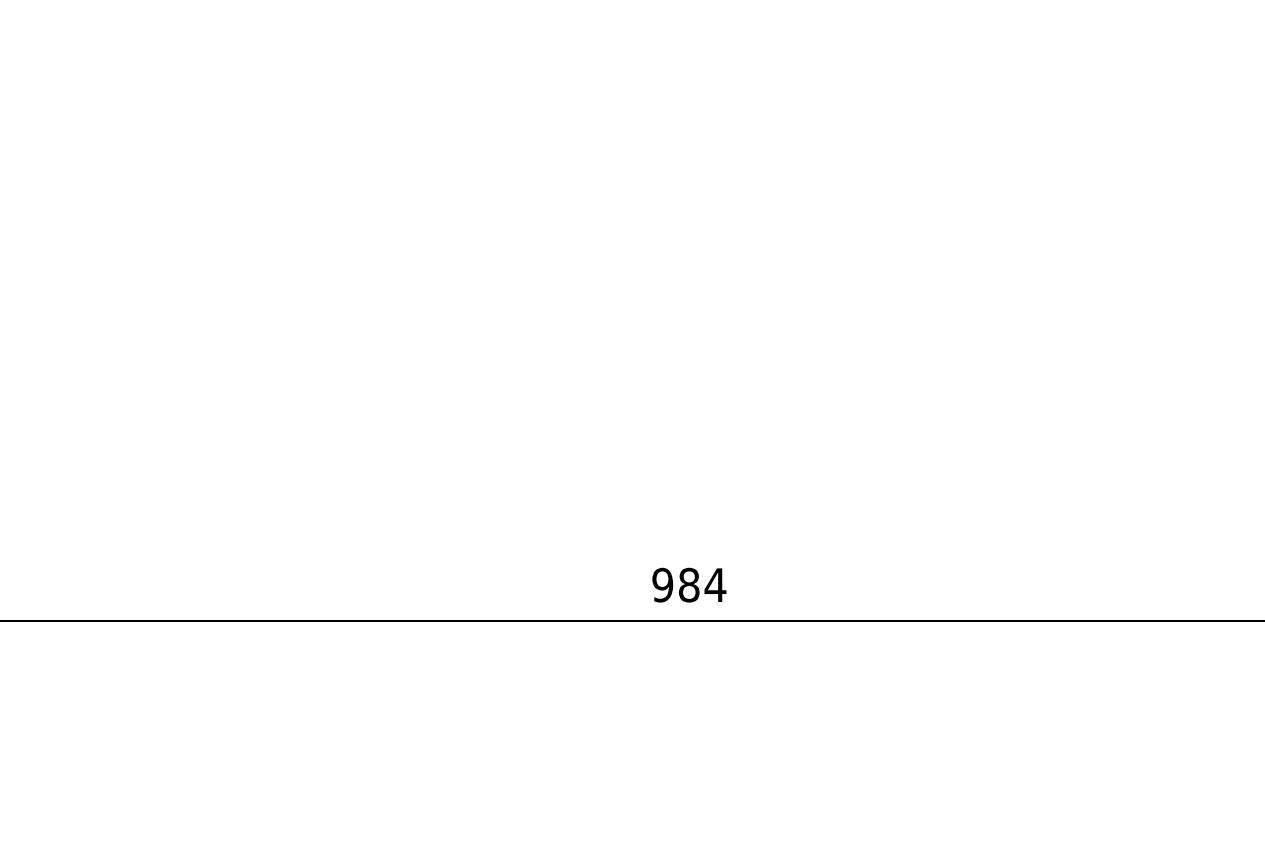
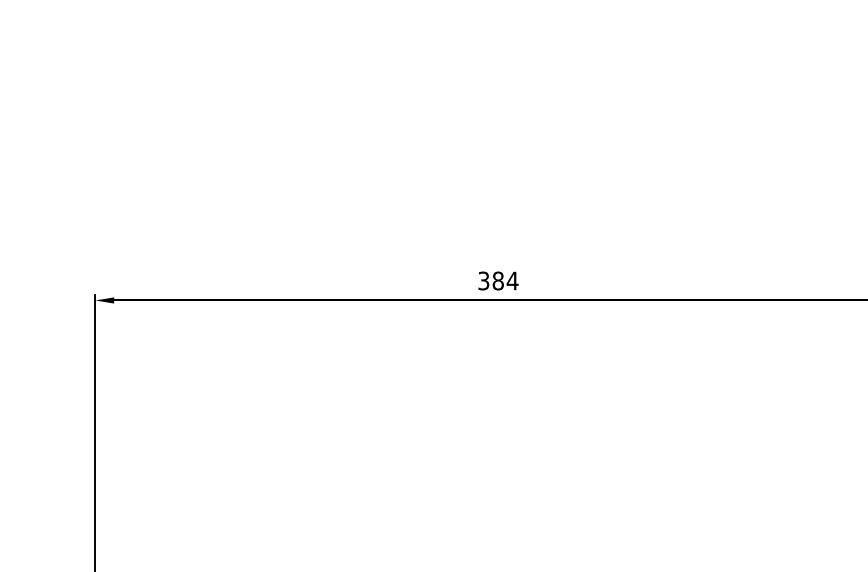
text: (662, 584) -> (483, 280), 984 -> 384

